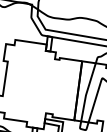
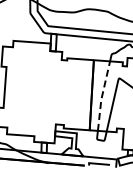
line: (87, 92) -> (102, 96), solid -> dashed

